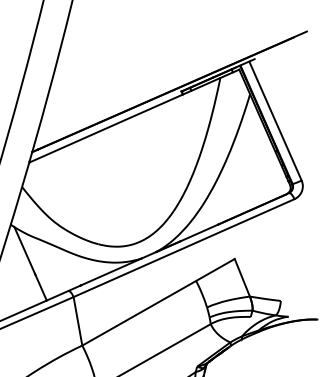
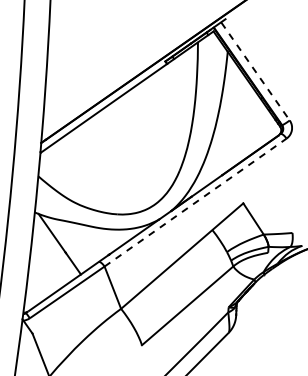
line: (275, 121) -> (255, 71), solid -> dashed
line: (183, 248) -> (195, 202), solid -> dashed

